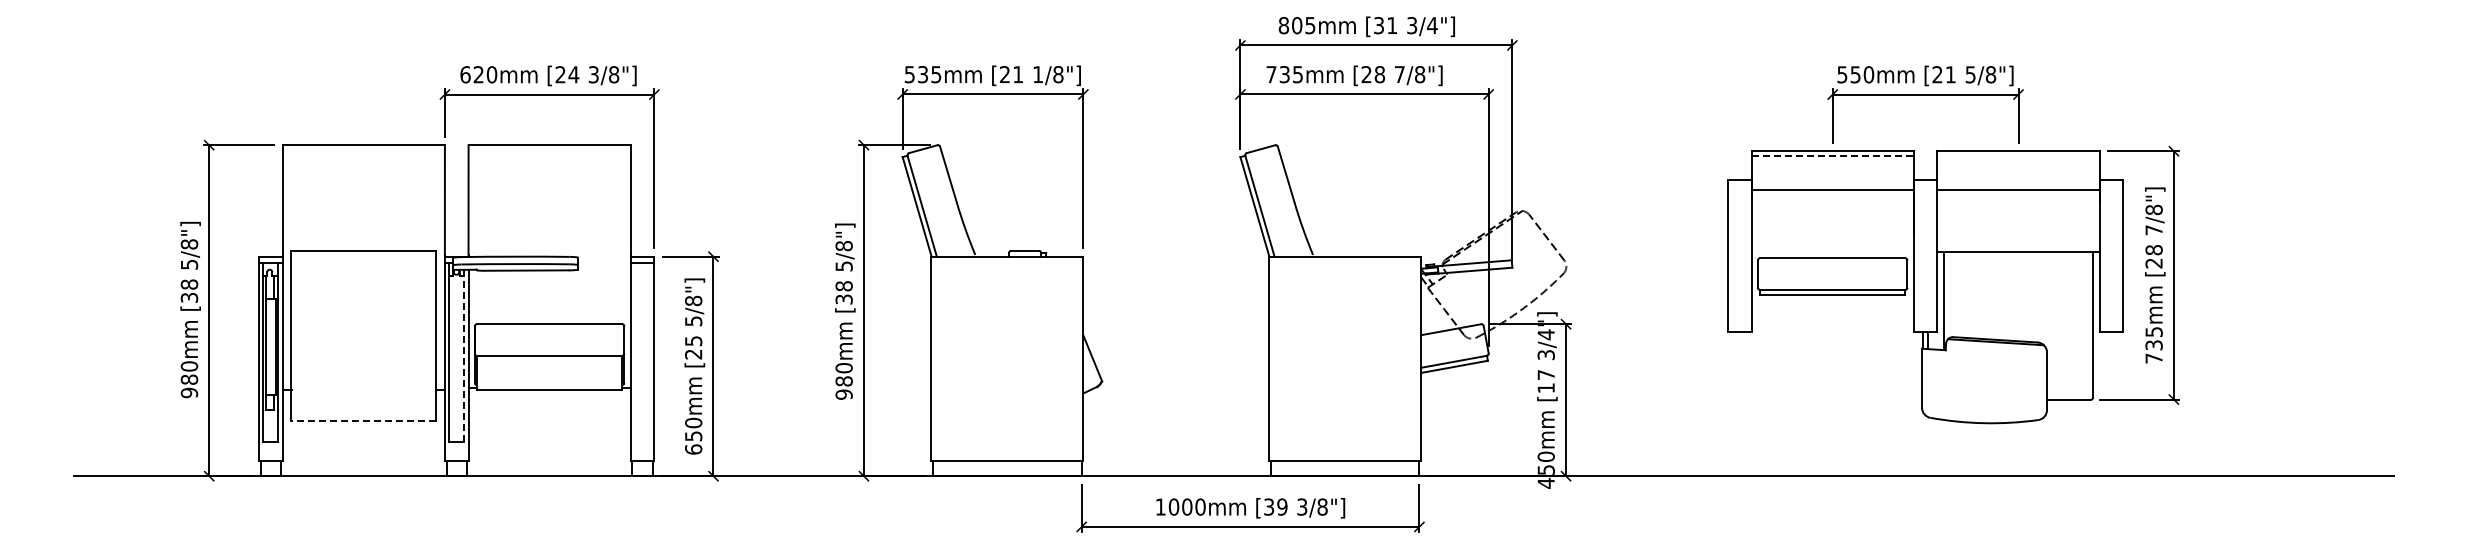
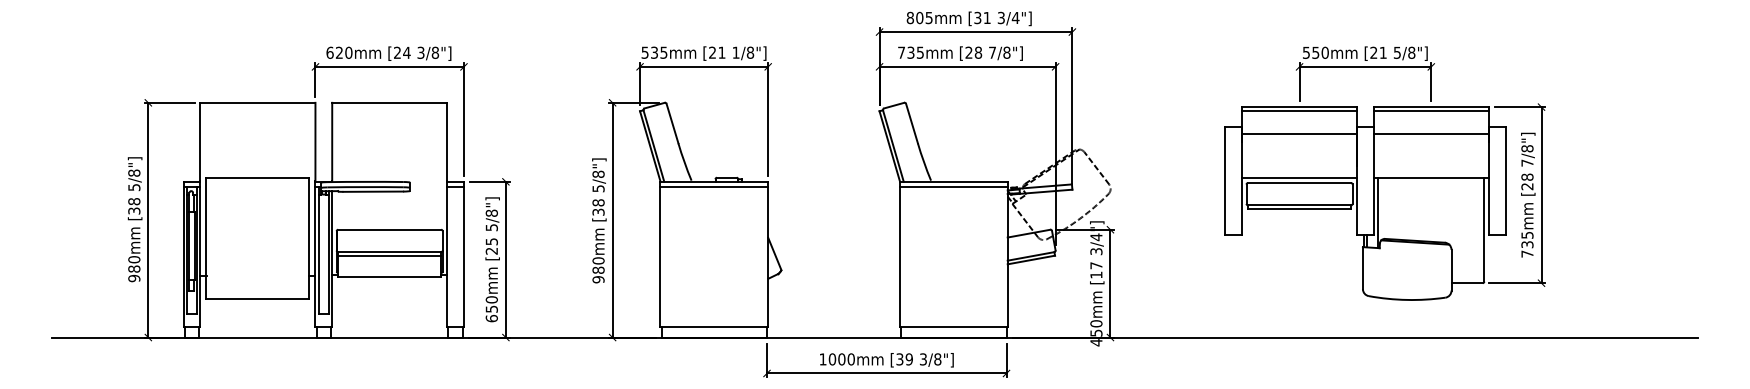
line: (1833, 156) -> (1300, 110), dashed -> solid
line: (2018, 156) -> (1431, 110), added
line: (1832, 251) -> (1299, 178), added
line: (1007, 263) -> (714, 186), added
line: (1345, 263) -> (954, 186), added
line: (464, 356) -> (329, 252), dashed -> solid
line: (549, 360) -> (389, 255), added
line: (363, 421) -> (257, 298), dashed -> solid

